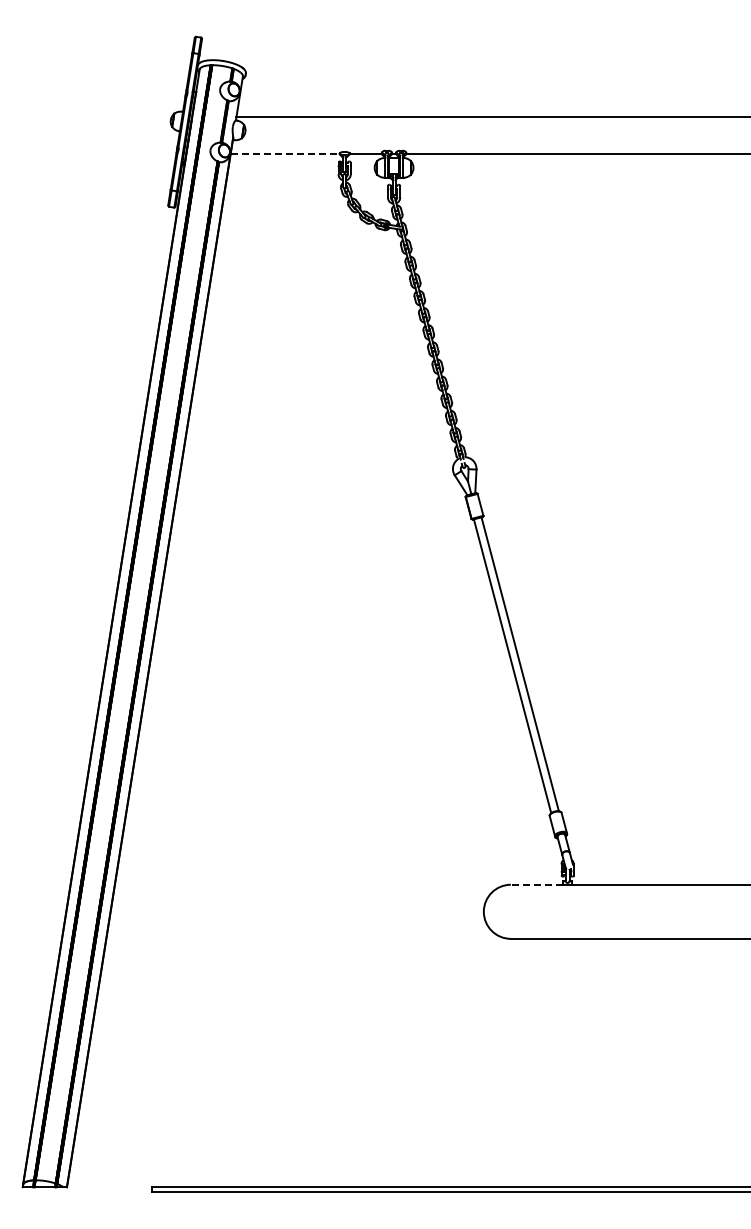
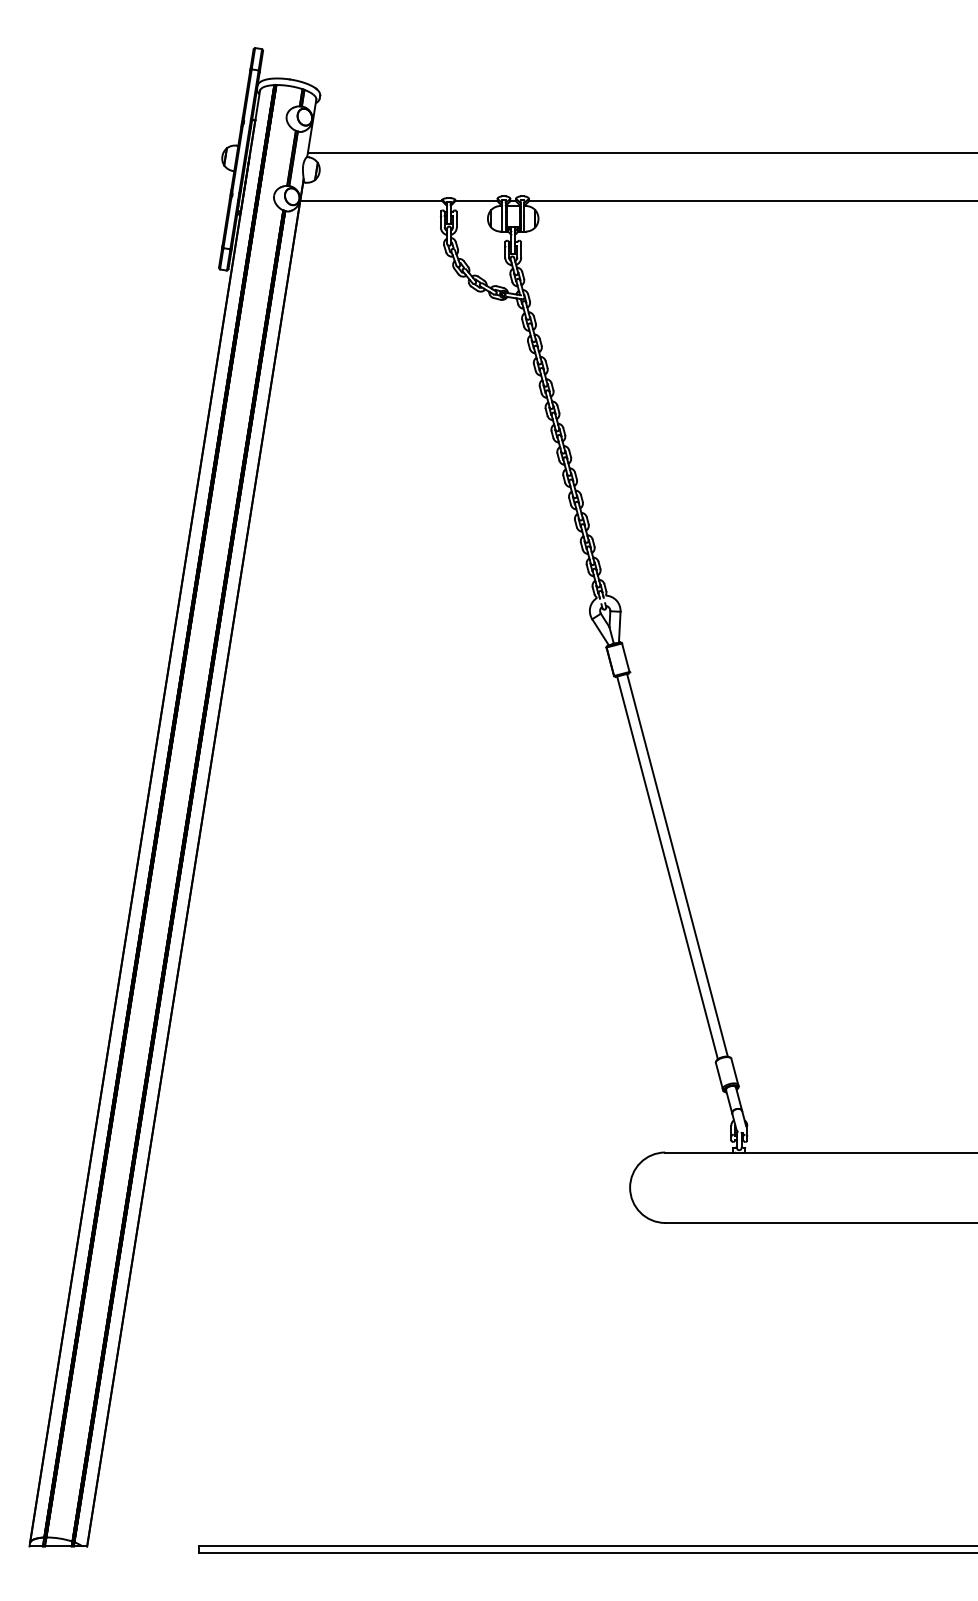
line: (285, 154) -> (371, 201), dashed -> solid
line: (536, 884) -> (698, 1152), dashed -> solid

